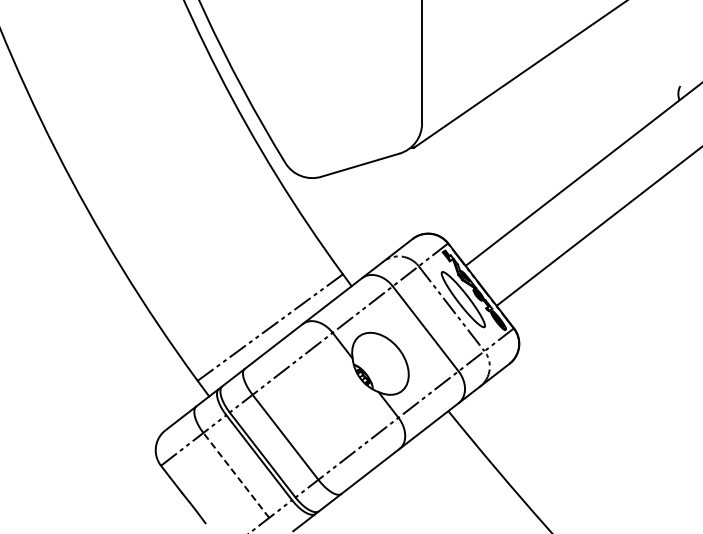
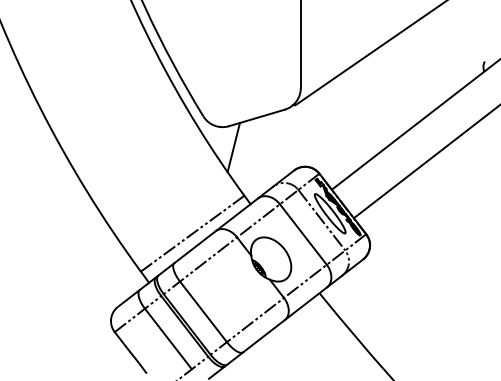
line: (327, 206) -> (233, 147), added
line: (236, 475) -> (168, 339), dashed -> solid

